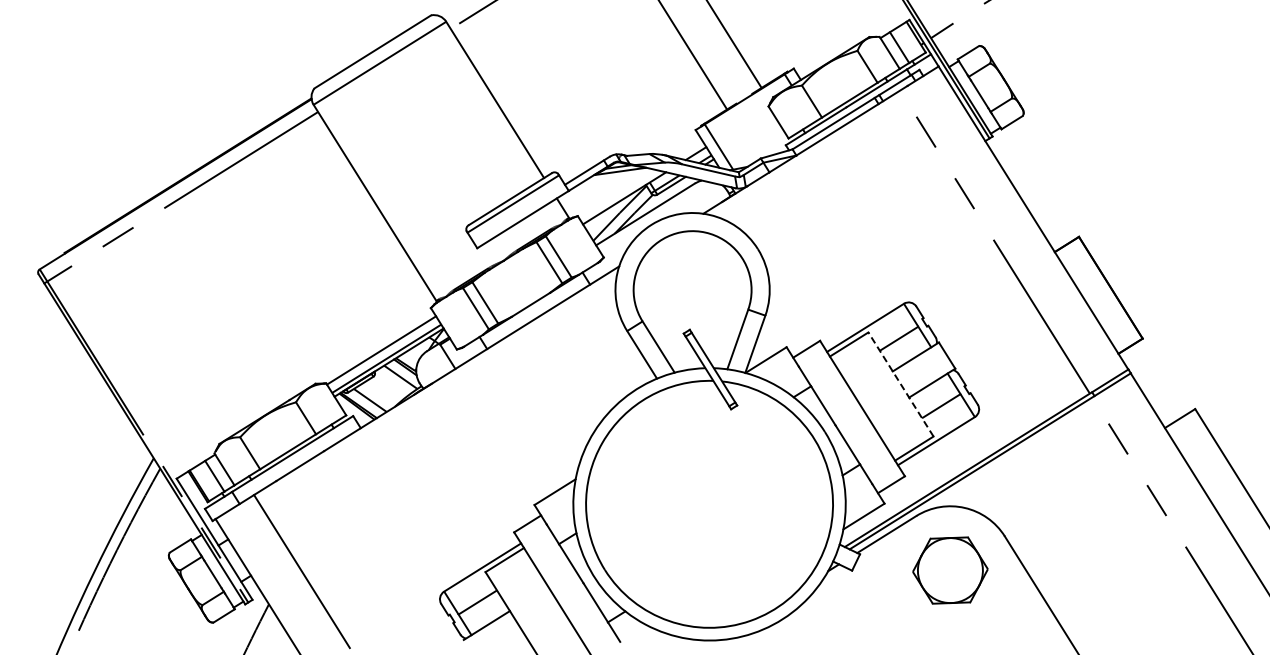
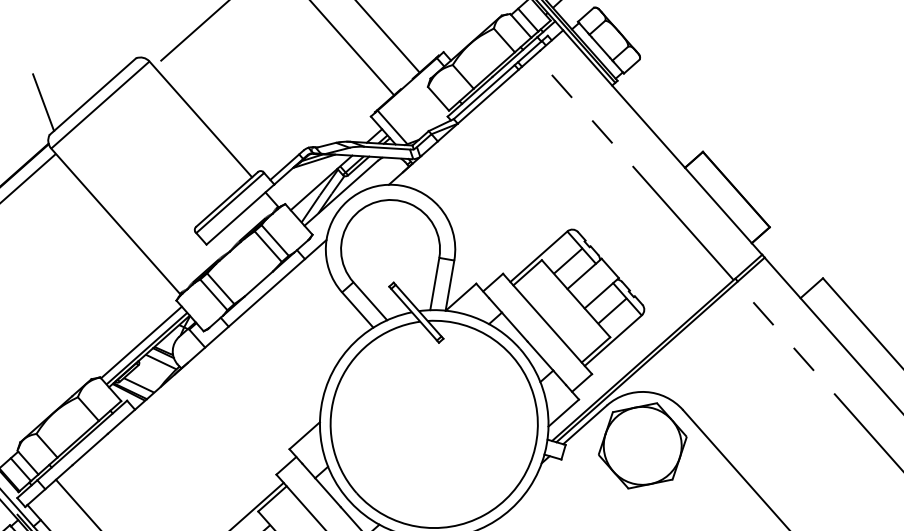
line: (313, 48) -> (43, 102), added
line: (900, 384) -> (575, 298), dashed -> solid
part: (950, 570) -> (642, 445), size x1.43

